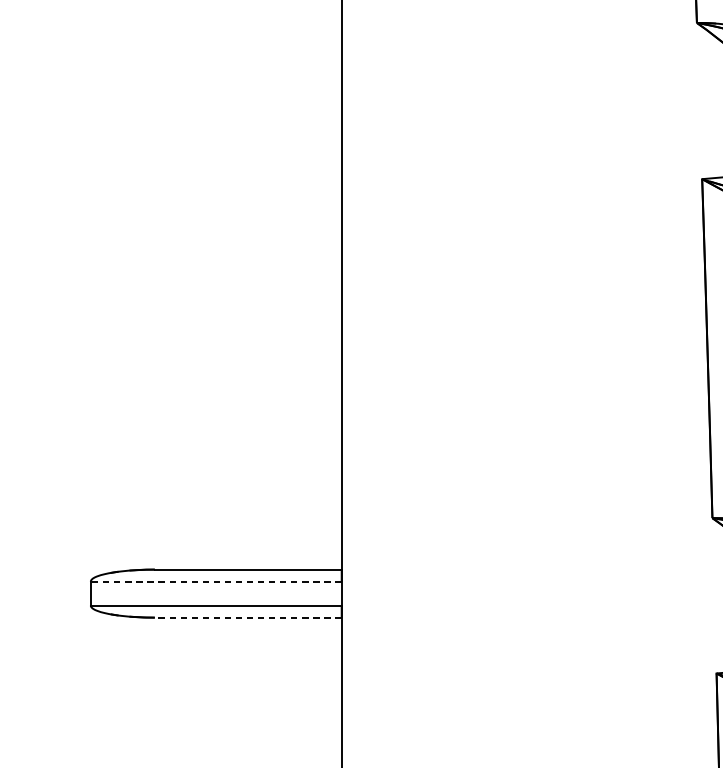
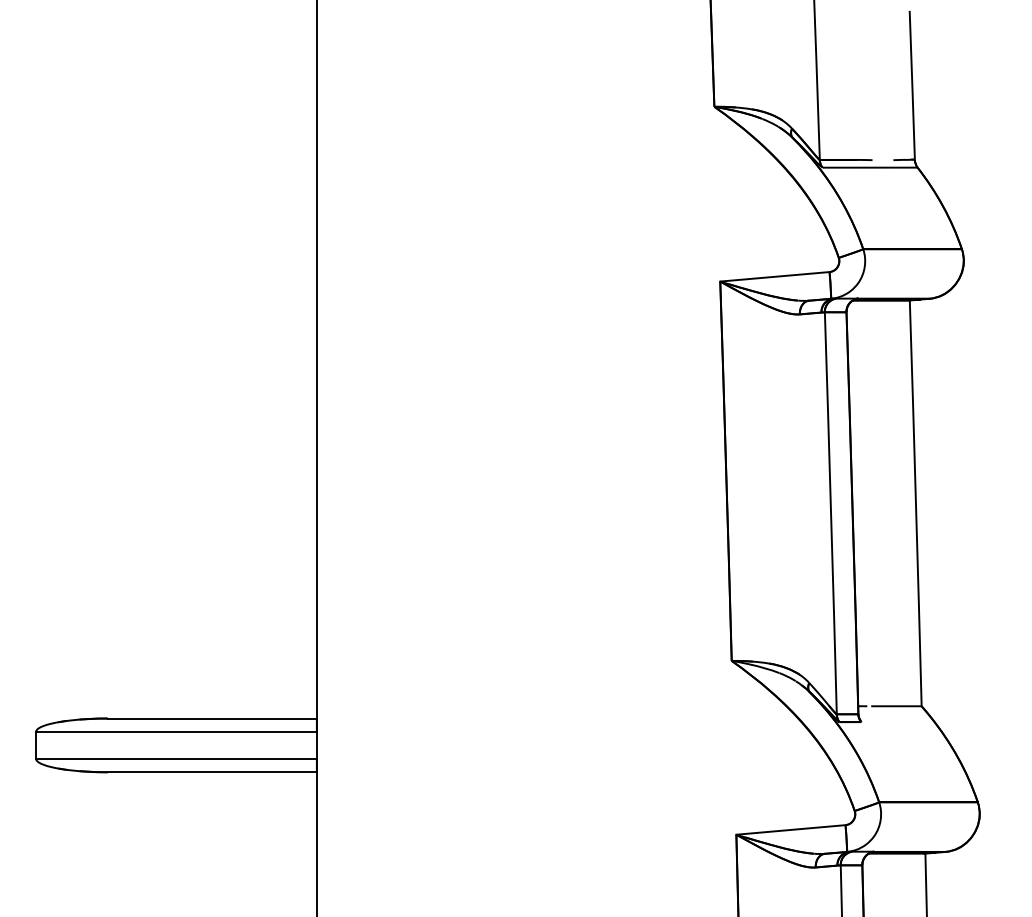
line: (215, 581) -> (175, 731), dashed -> solid
line: (248, 617) -> (212, 772), dashed -> solid

